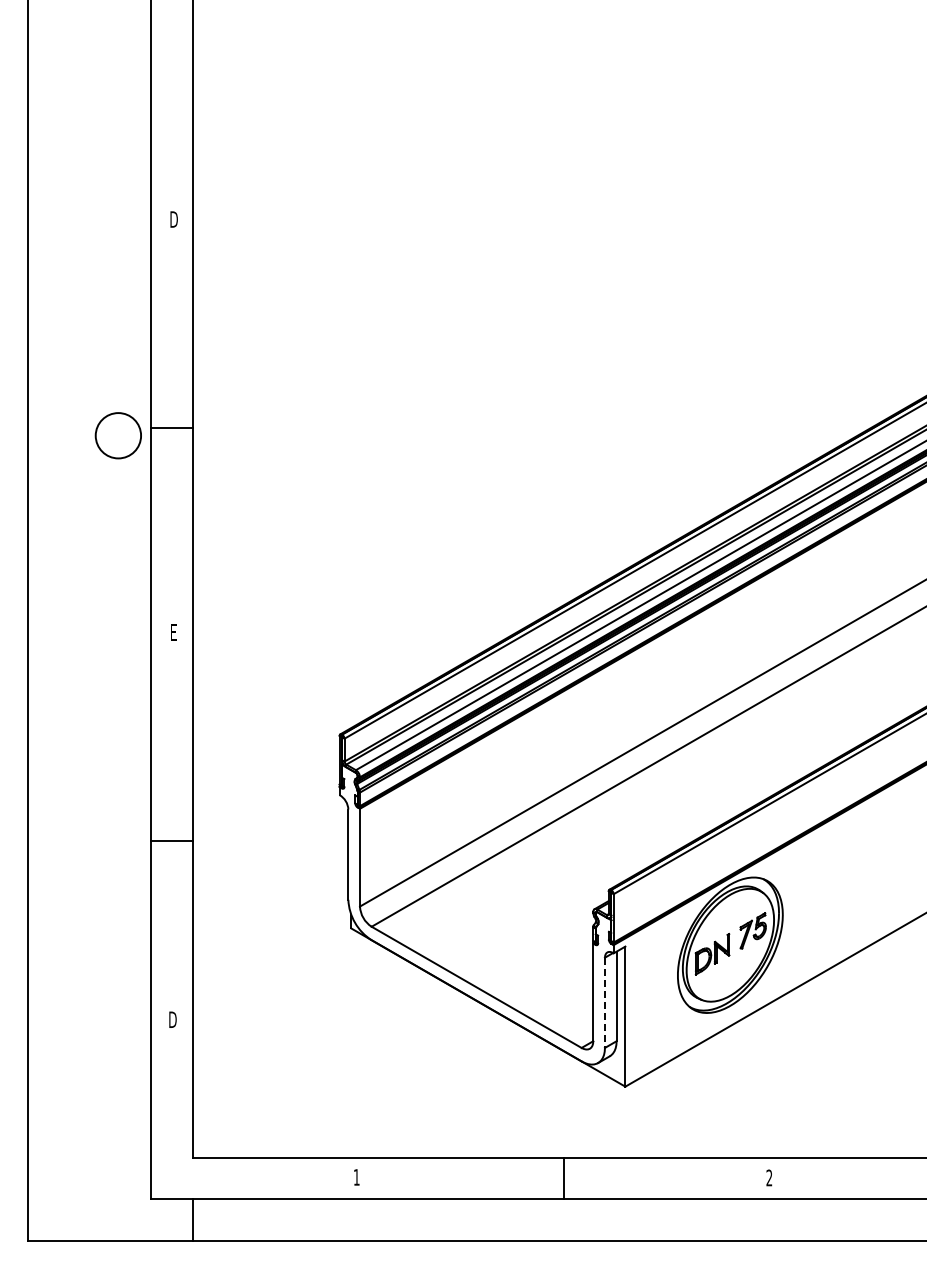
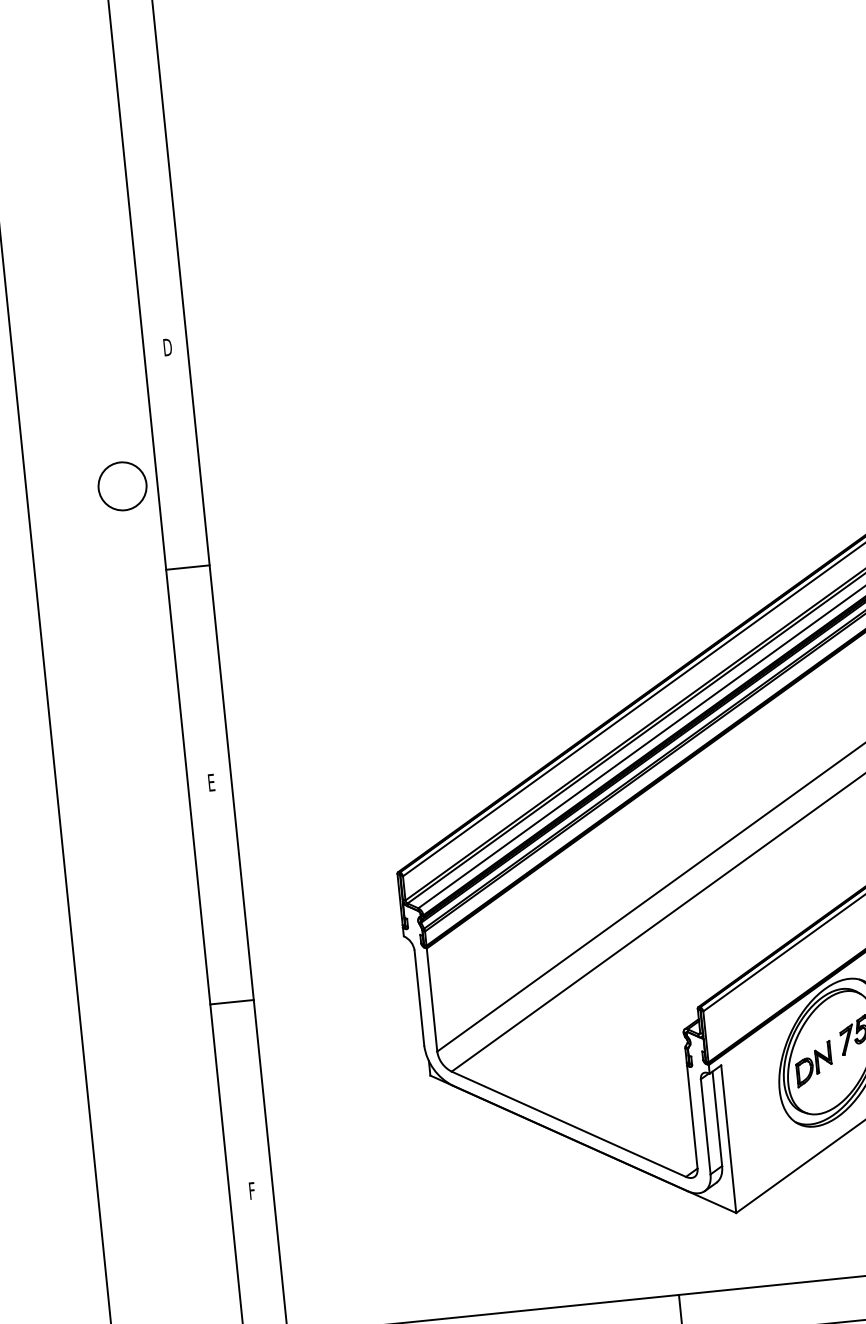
circle: (117, 435) -> (121, 486), moved
line: (604, 1003) -> (705, 1127), dashed -> solid
text: (172, 1019) -> (251, 1190), D -> F

